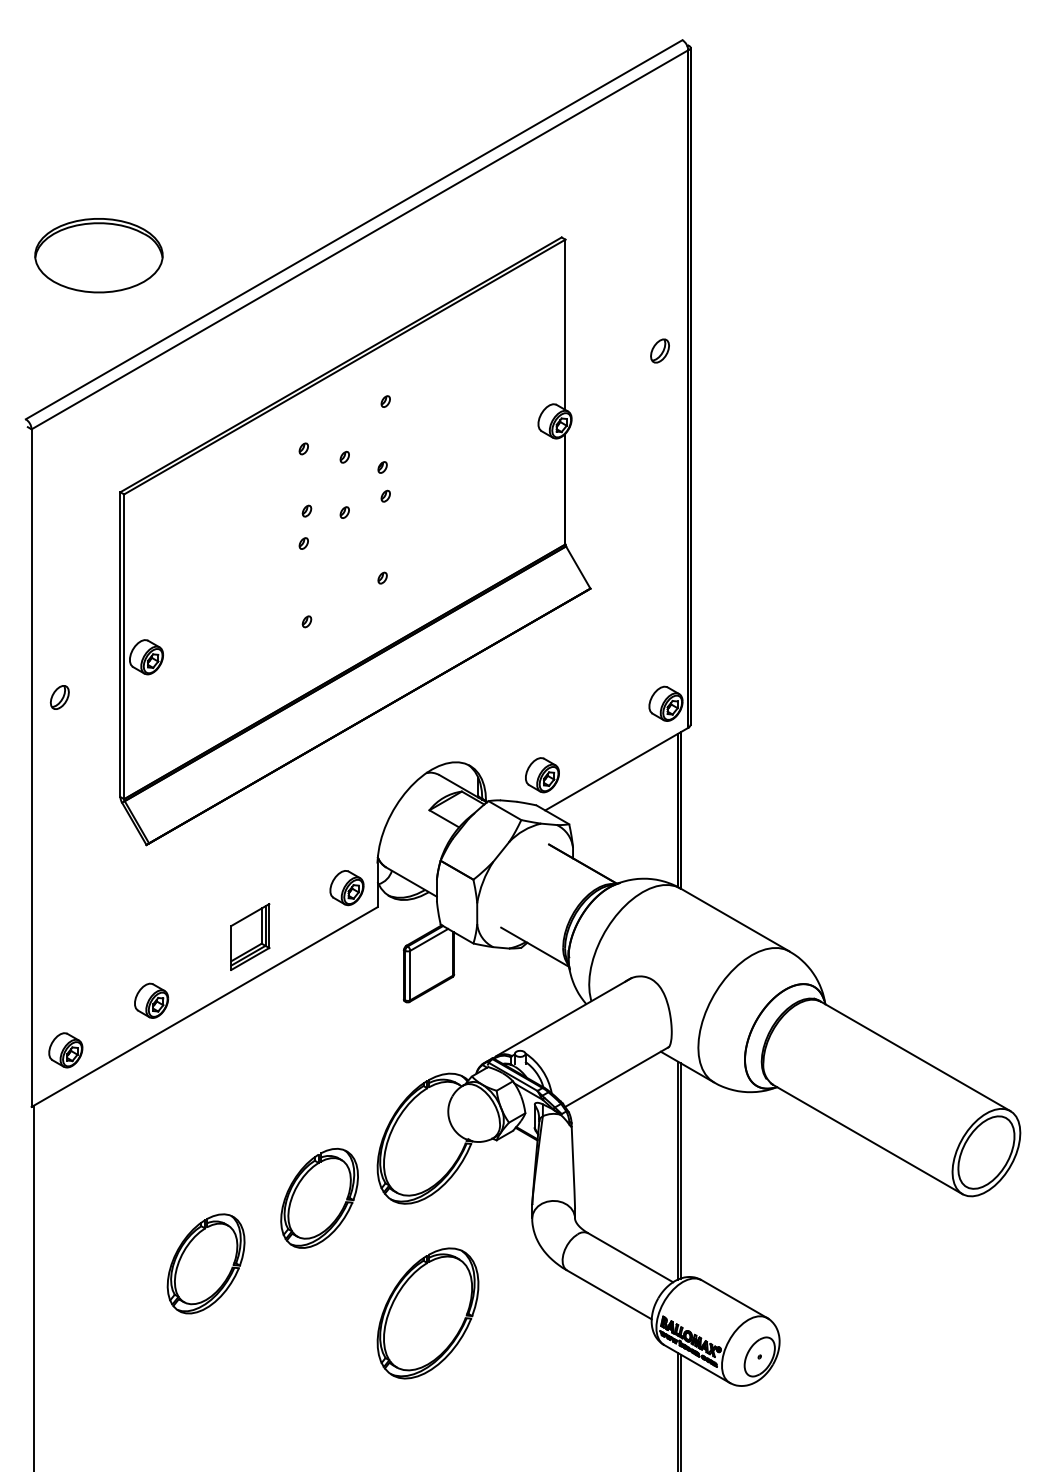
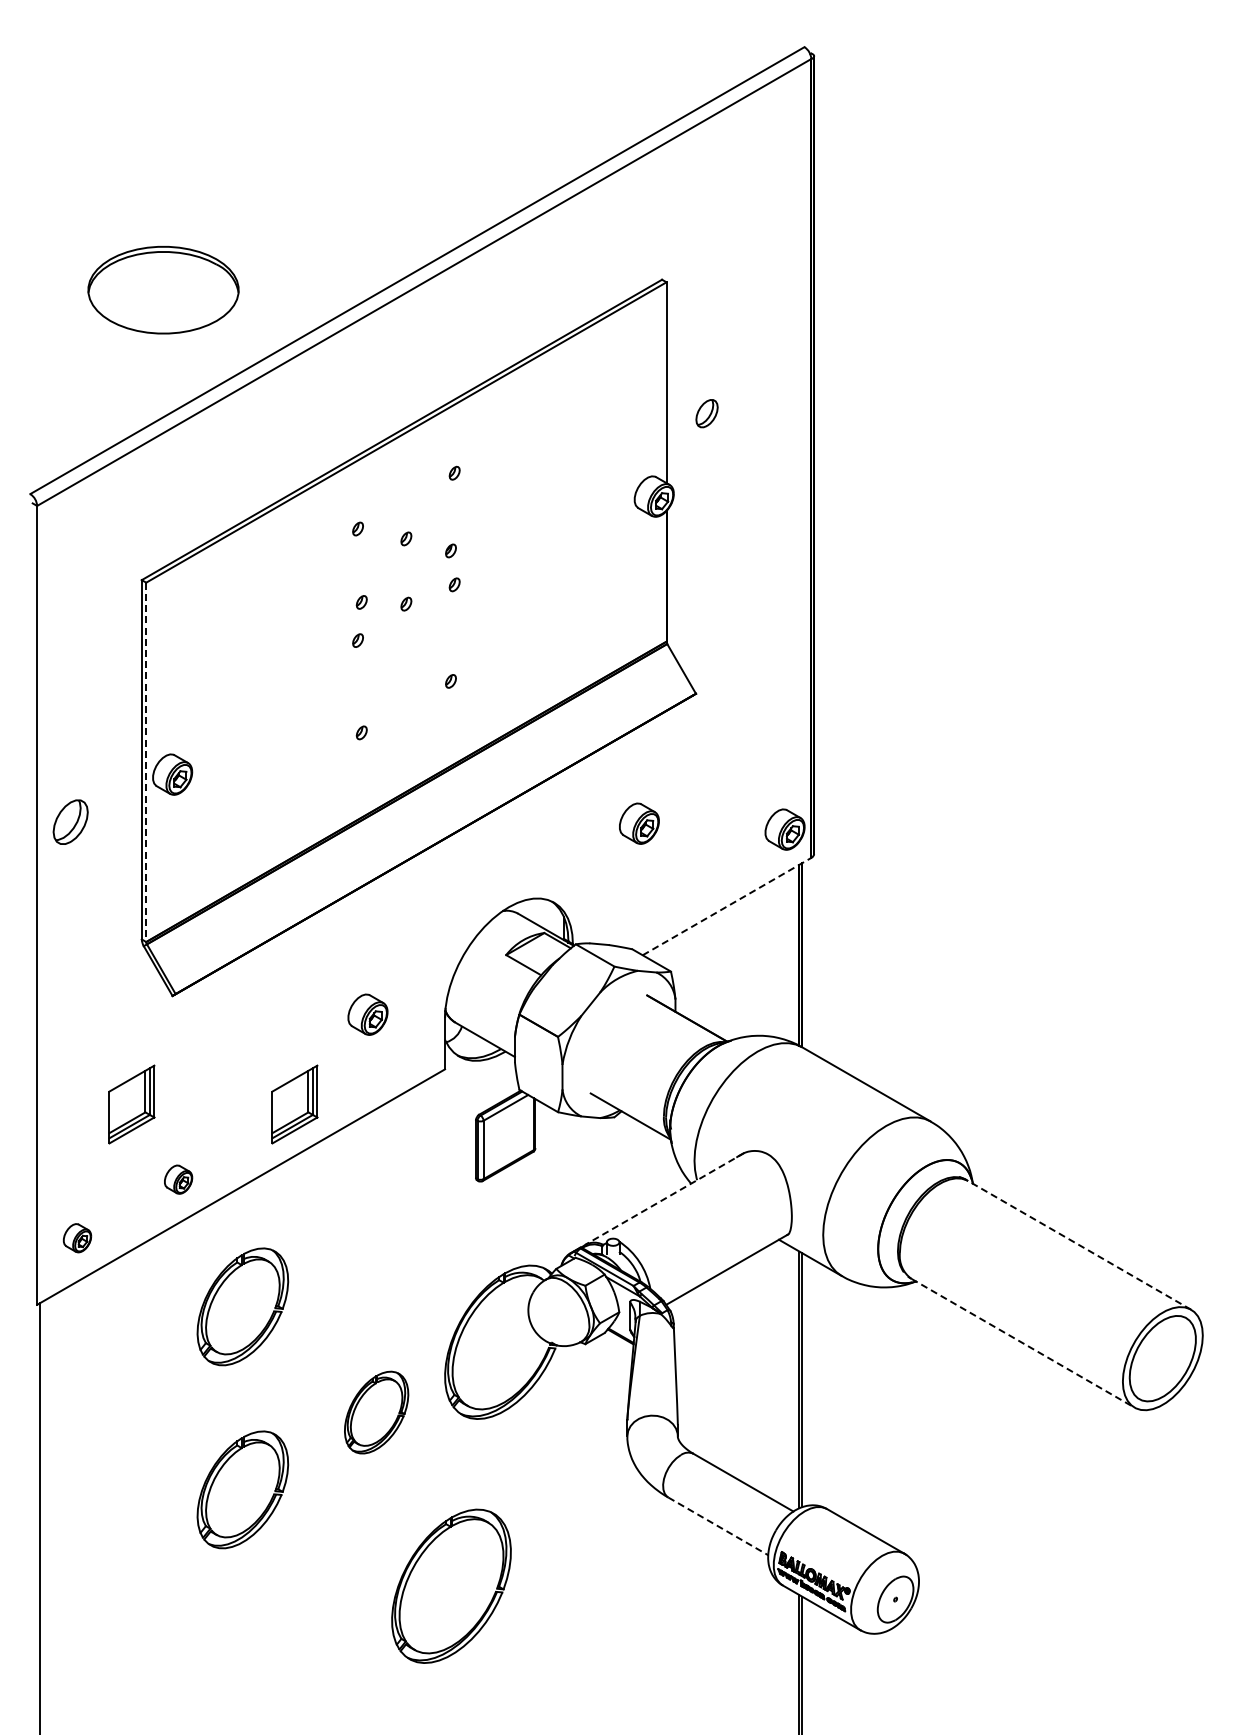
part: (98, 255) -> (163, 290), moved
part: (659, 350) -> (706, 413), moved
line: (124, 646) -> (146, 762), solid -> dashed
part: (59, 696) -> (69, 821), size x1.6
line: (617, 769) -> (727, 906), solid -> dashed
part: (542, 775) -> (639, 823), moved
part: (346, 887) -> (367, 1014), moved
part: (111, 937) -> (131, 1104), added
part: (151, 1000) -> (178, 1179), size x0.7
line: (563, 1016) -> (664, 1198), solid -> dashed
part: (65, 1050) -> (77, 1238), size x0.7
line: (915, 1056) -> (1079, 1245), solid -> dashed
part: (205, 1108) -> (242, 1306), added
line: (868, 1139) -> (1023, 1343), solid -> dashed
part: (319, 1198) -> (376, 1412), size x0.7
line: (609, 1294) -> (718, 1526), solid -> dashed
part: (428, 1312) -> (451, 1585), moved

